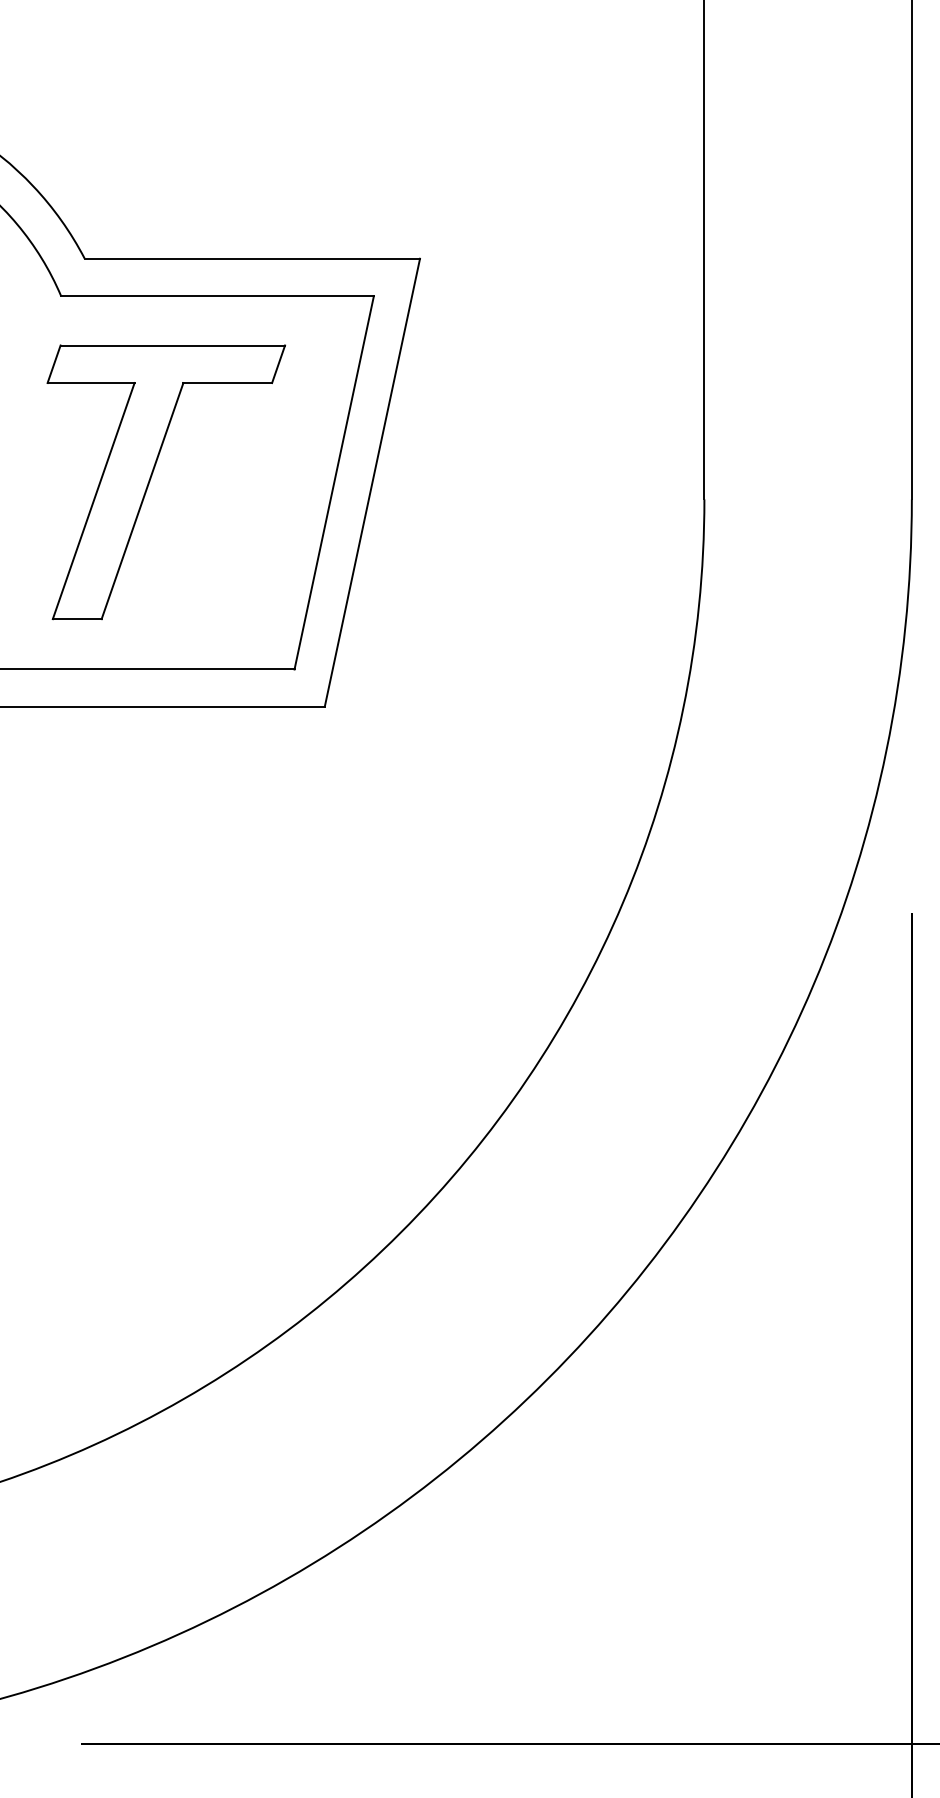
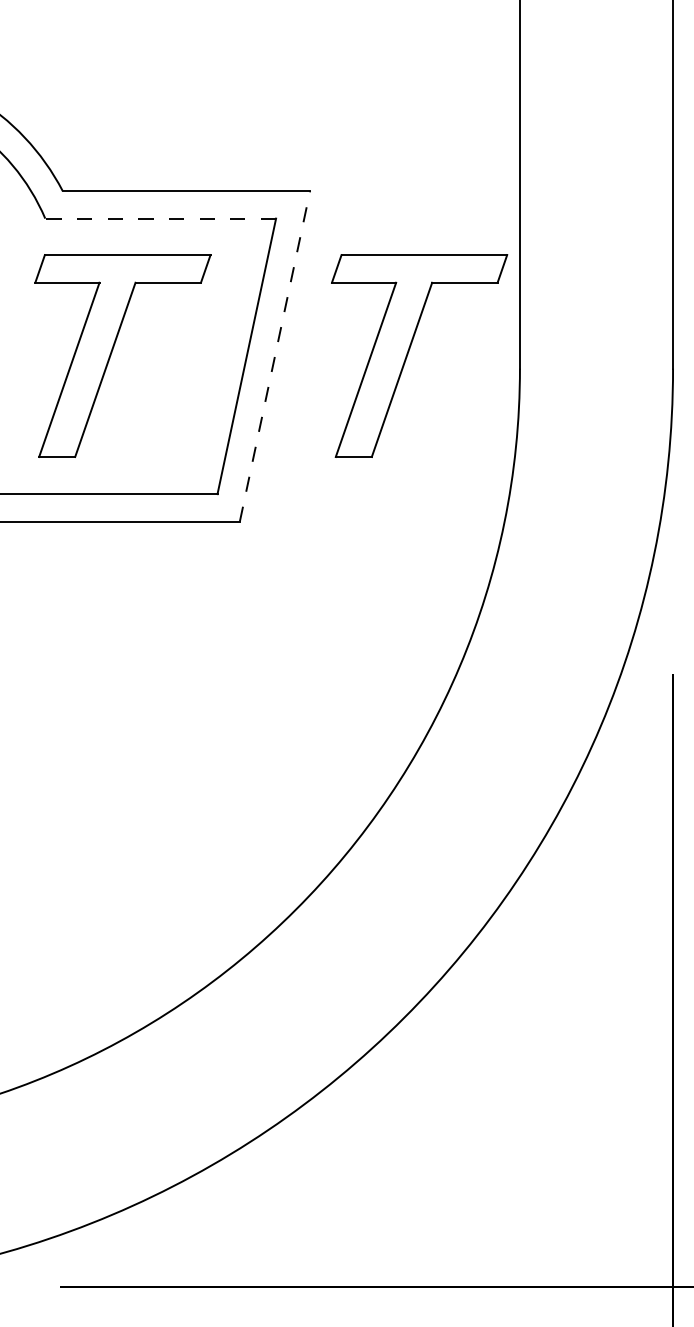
line: (217, 296) -> (160, 218), solid -> dashed
part: (553, 478) -> (408, 353), added
line: (372, 482) -> (275, 356), solid -> dashed

